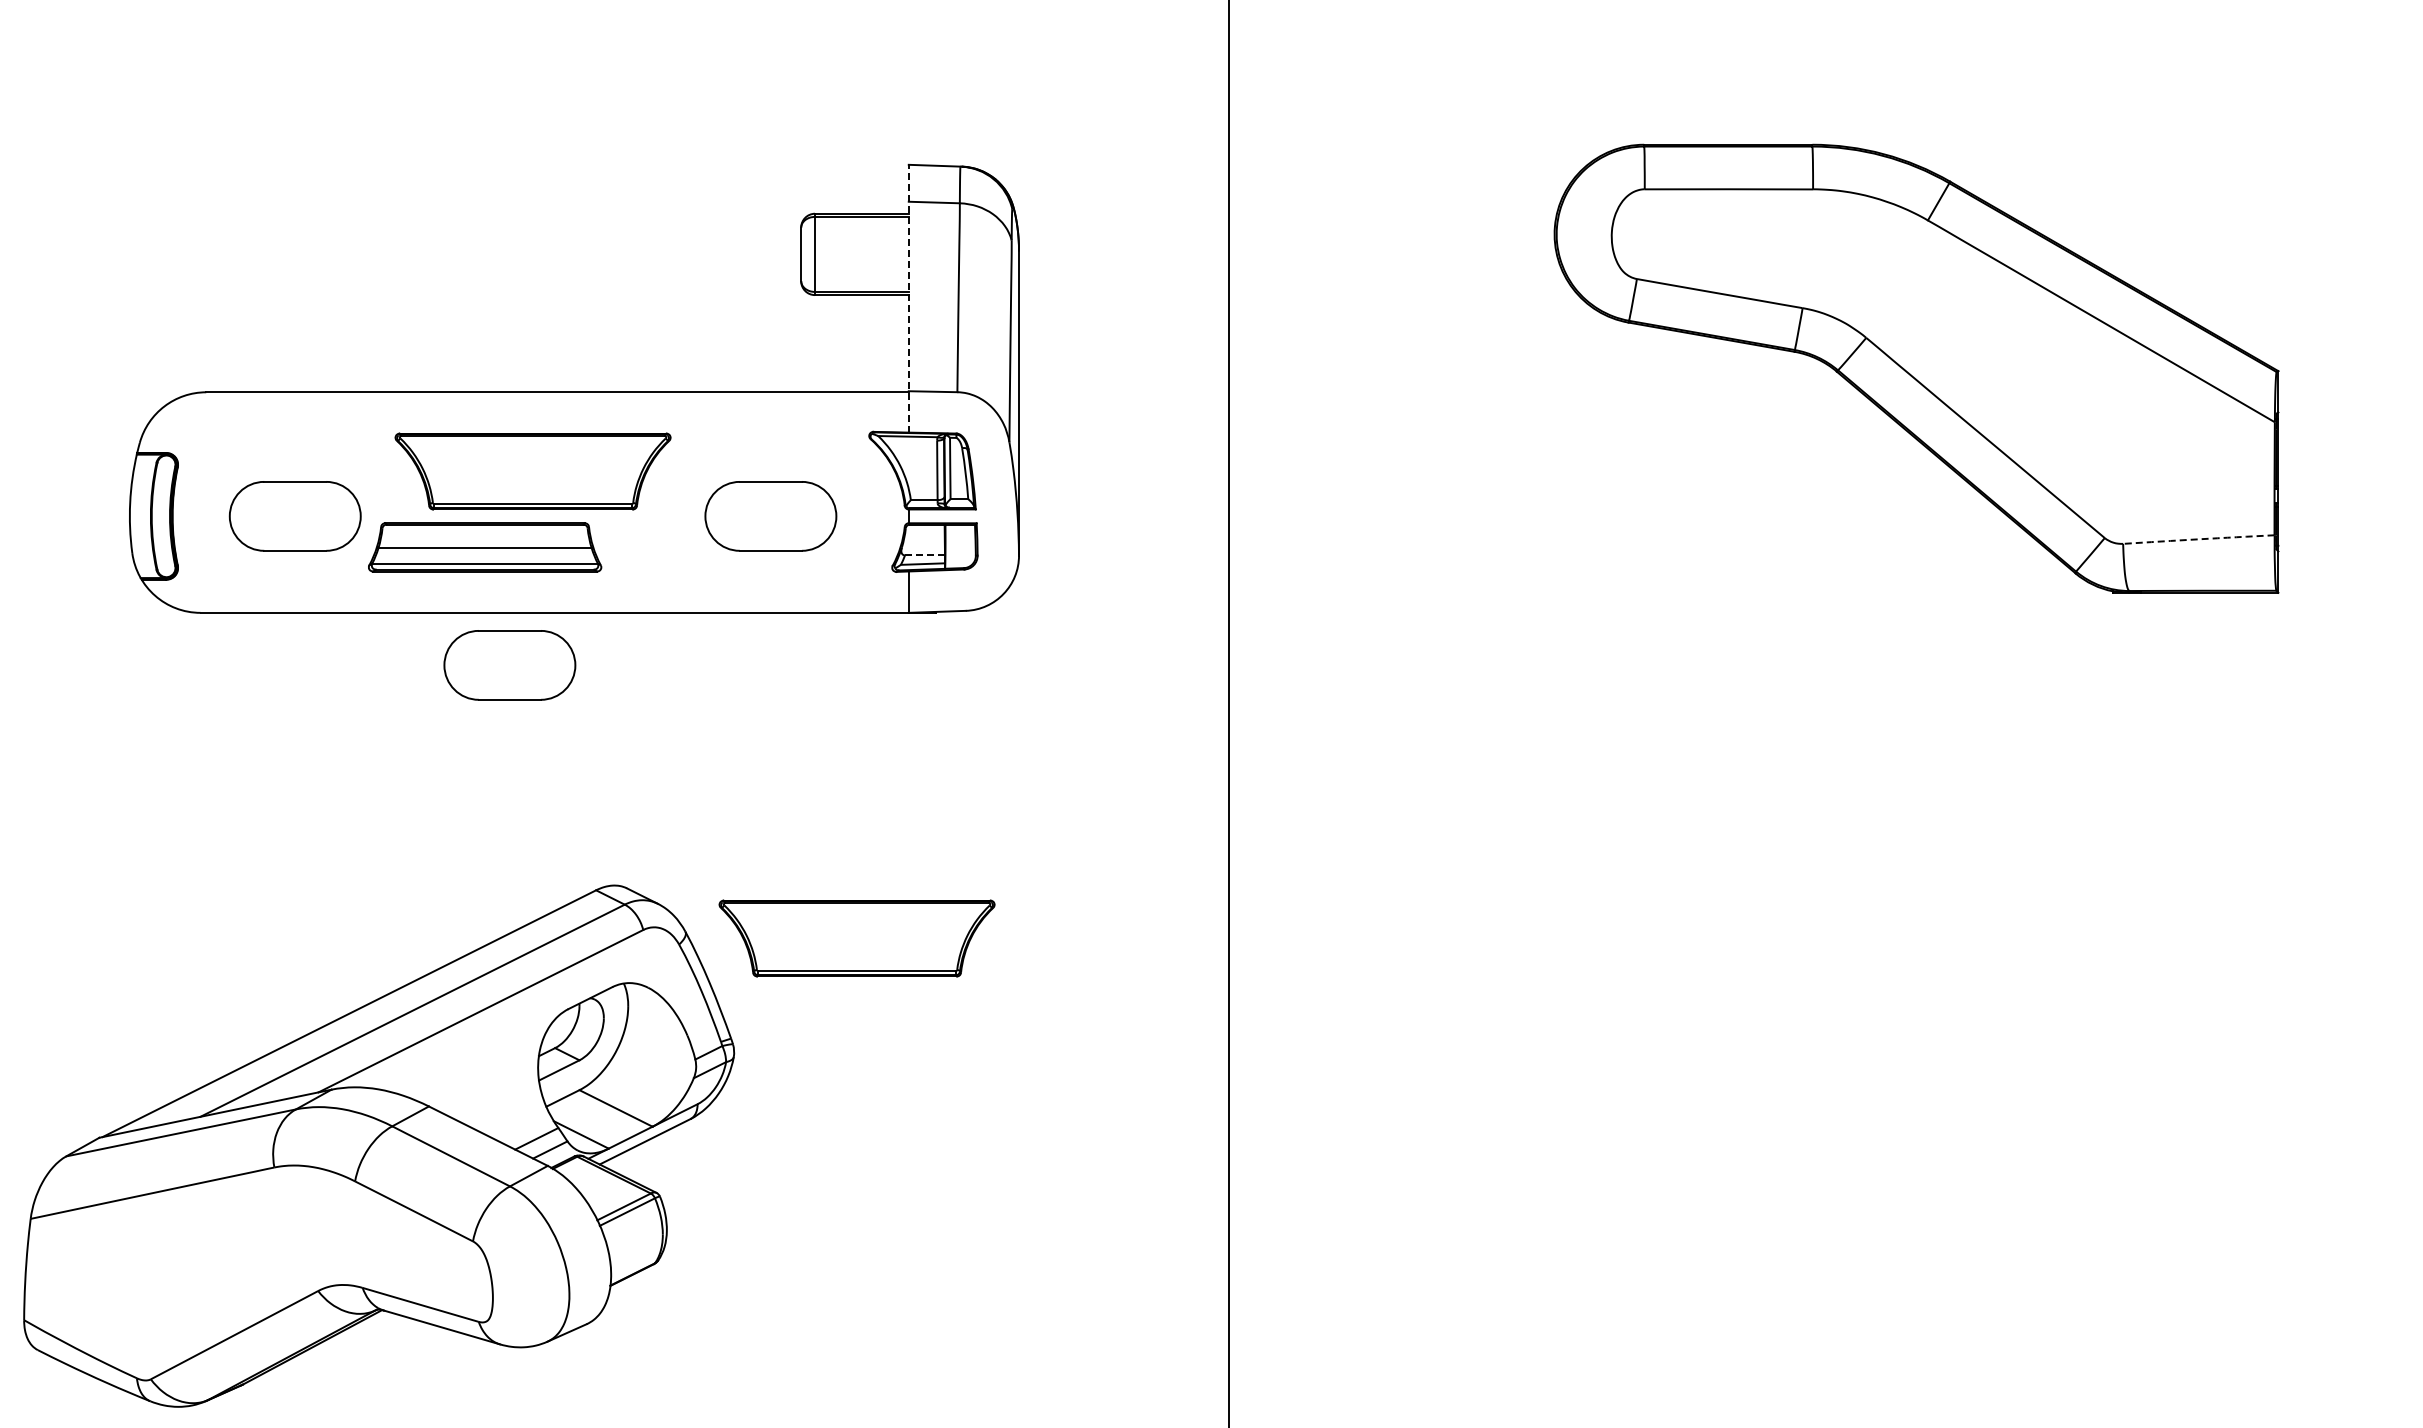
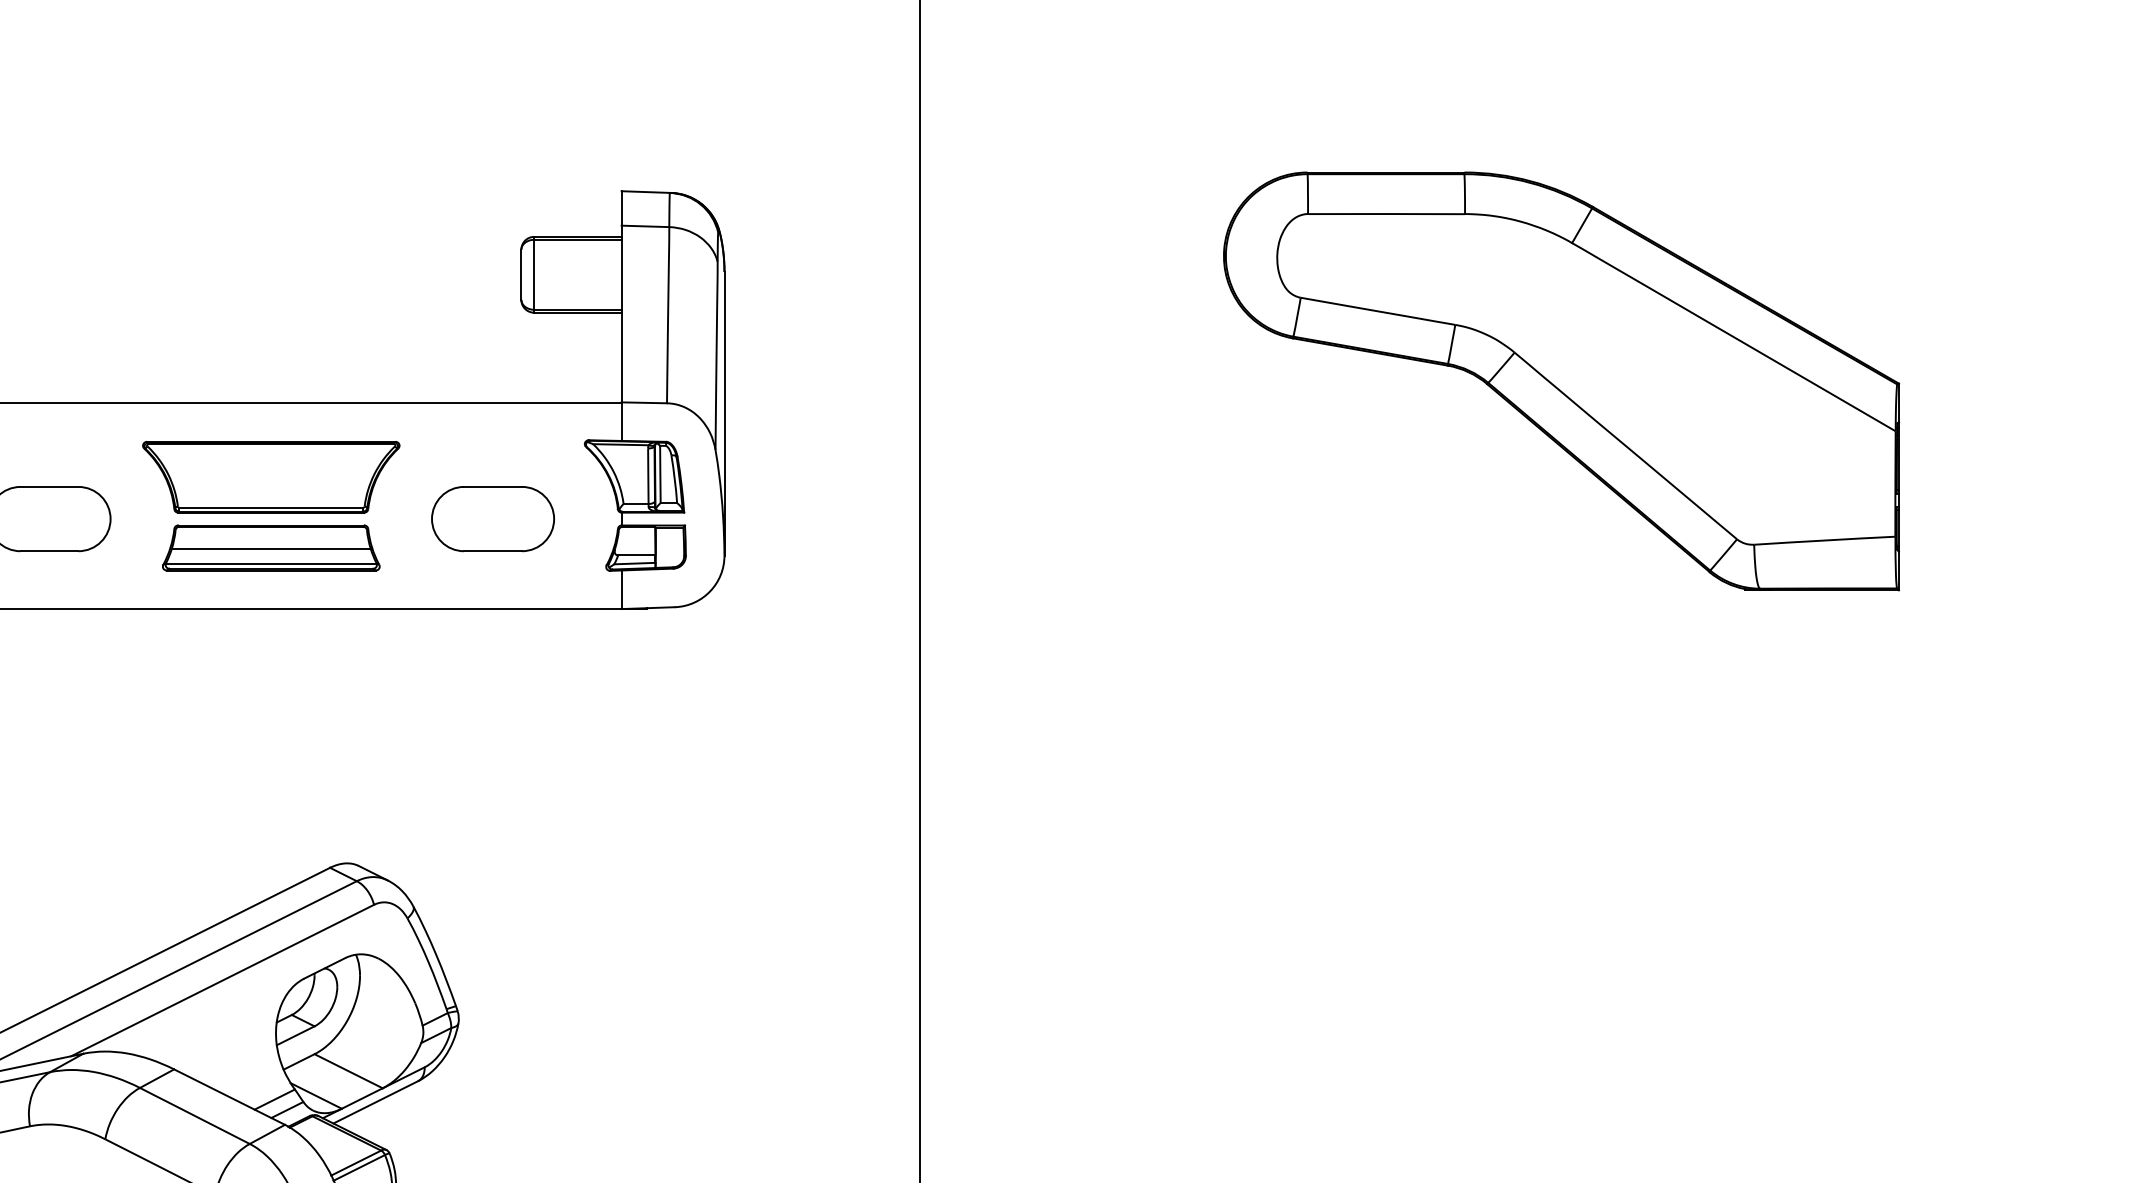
line: (908, 298) -> (621, 315), dashed -> solid
arc: (2198, 539) -> (1824, 540), dashed -> solid
part: (485, 547) -> (271, 548), moved
line: (925, 555) -> (637, 555), dashed -> solid
part: (509, 665) -> (249, 658), removed
part: (856, 938) -> (572, 912), removed

